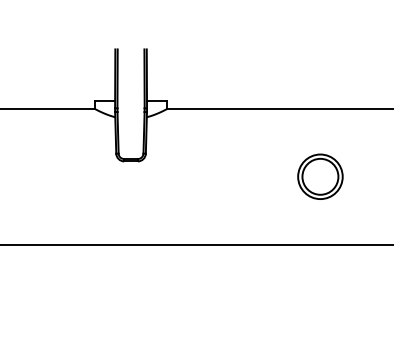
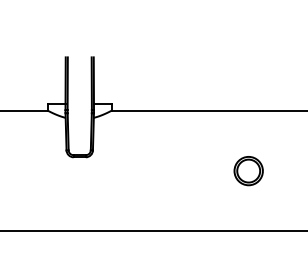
part: (320, 176) -> (248, 170), size x0.71

